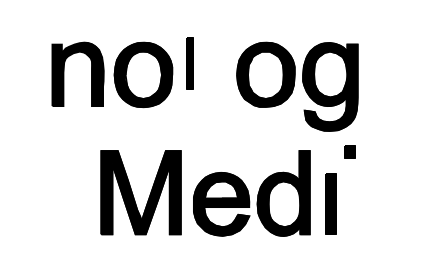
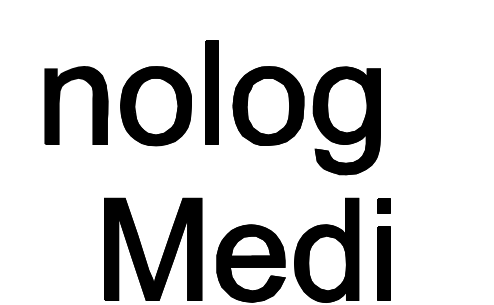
part: (189, 63) -> (212, 92), size x1.67
part: (297, 86) -> (306, 120), moved
part: (349, 151) -> (383, 205), moved

